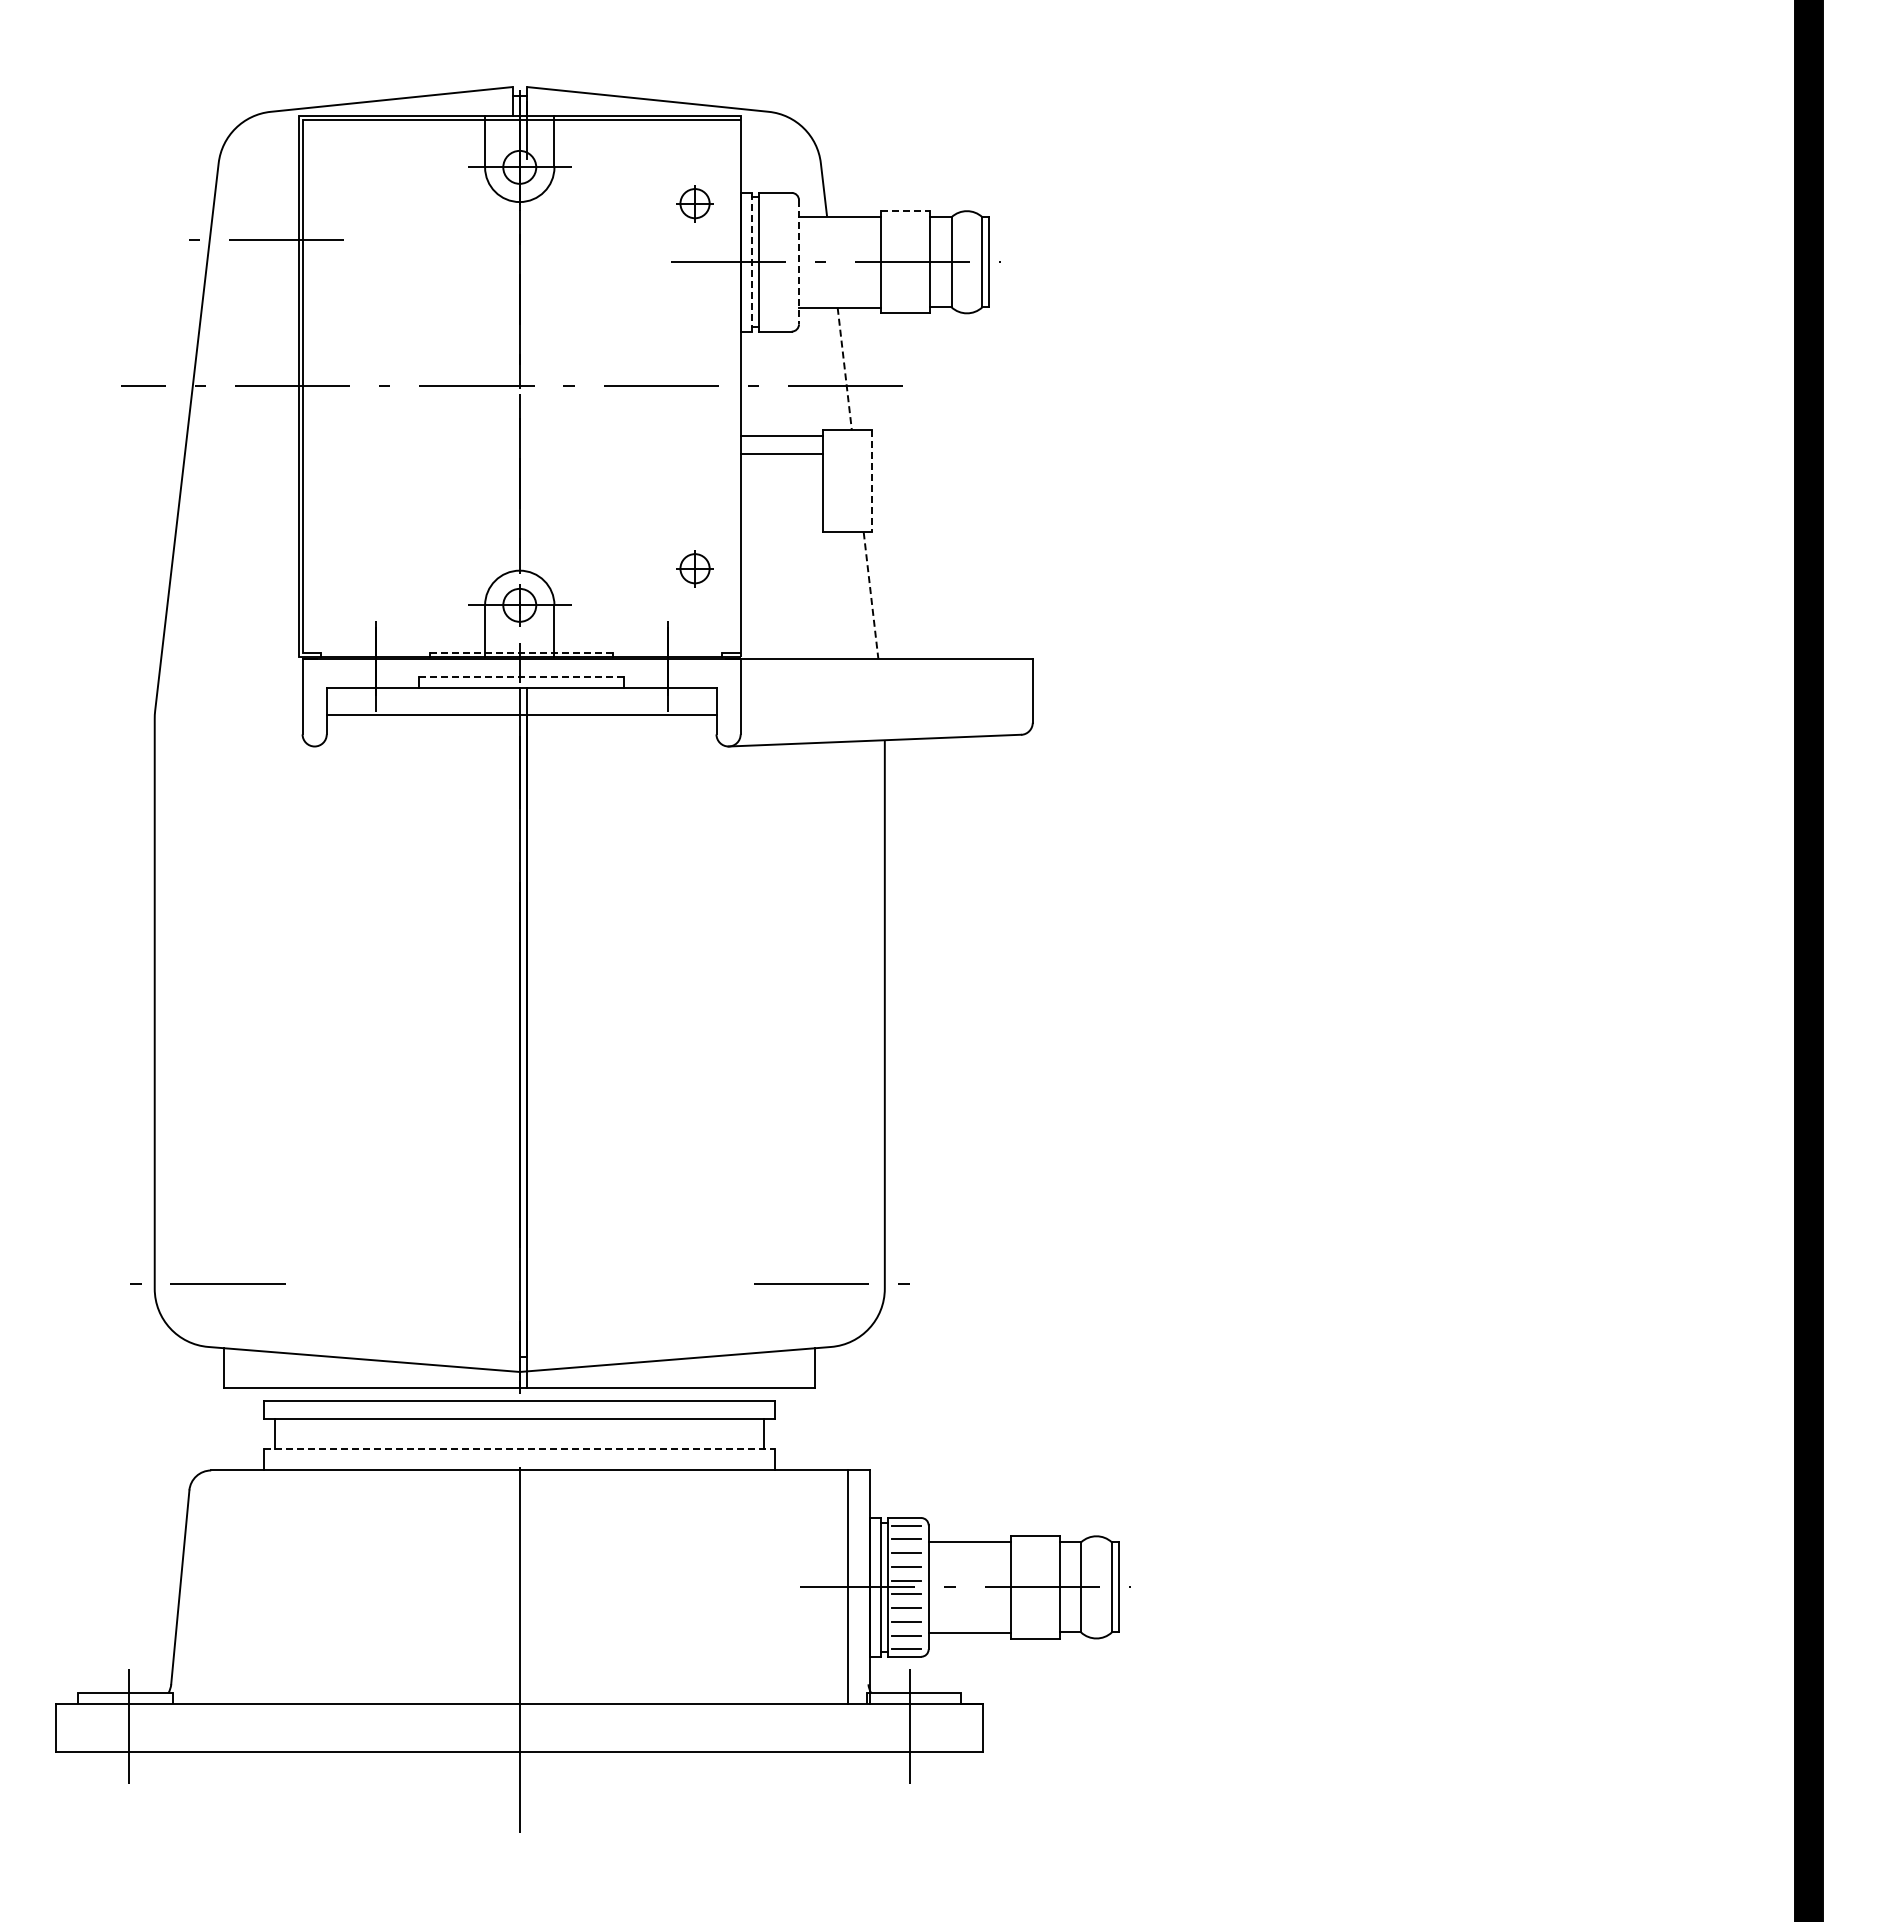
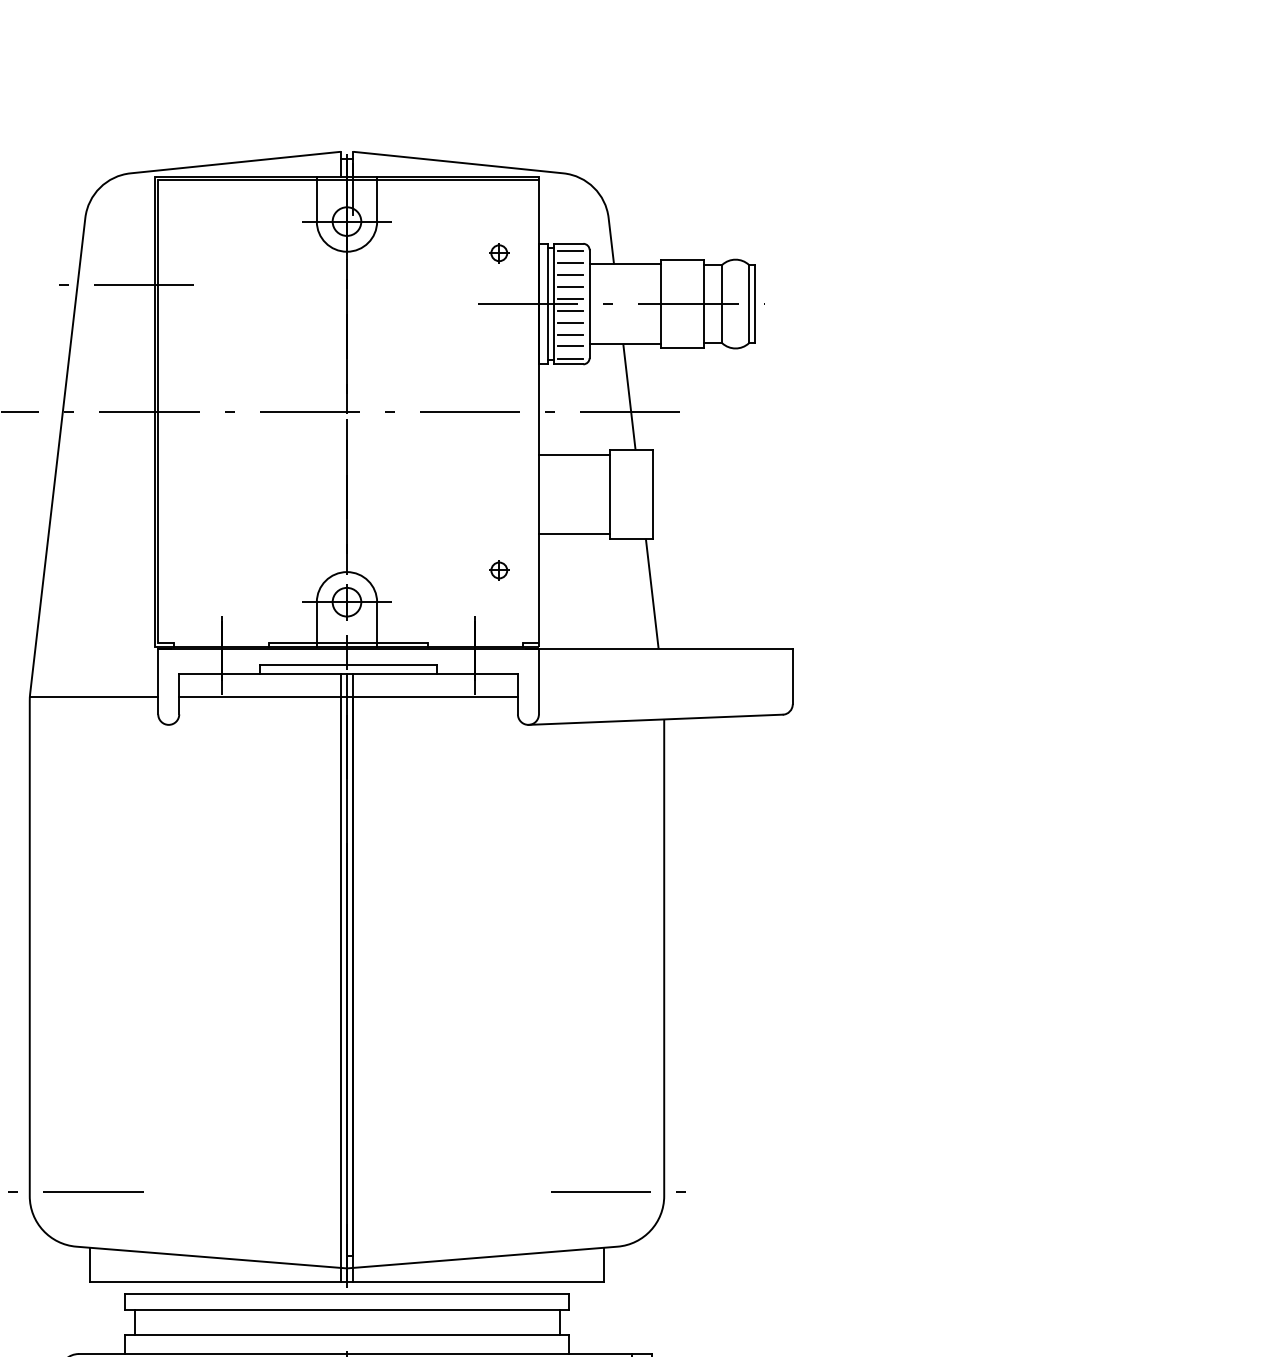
line: (776, 201) -> (570, 251), added
part: (694, 203) -> (498, 253), size x0.62
line: (905, 211) -> (682, 259), dashed -> solid
line: (776, 214) -> (570, 262), added
line: (776, 228) -> (570, 274), added
line: (776, 242) -> (570, 286), added
line: (776, 256) -> (570, 299), added
line: (751, 262) -> (548, 304), dashed -> solid
line: (799, 262) -> (590, 304), dashed -> solid
line: (776, 269) -> (570, 310), added
line: (776, 283) -> (570, 322), added
line: (776, 297) -> (570, 334), added
line: (776, 311) -> (570, 346), added
line: (776, 324) -> (570, 358), added
line: (844, 369) -> (629, 397), dashed -> solid
line: (781, 453) -> (574, 533), moved
line: (872, 481) -> (653, 494), dashed -> solid
part: (694, 568) -> (498, 570), size x0.62
line: (871, 595) -> (652, 593), dashed -> solid
line: (521, 652) -> (348, 643), dashed -> solid
line: (522, 677) -> (349, 664), dashed -> solid
line: (228, 714) -> (93, 697), added
line: (512, 1037) -> (340, 977), added
line: (519, 1448) -> (346, 1334), dashed -> solid

